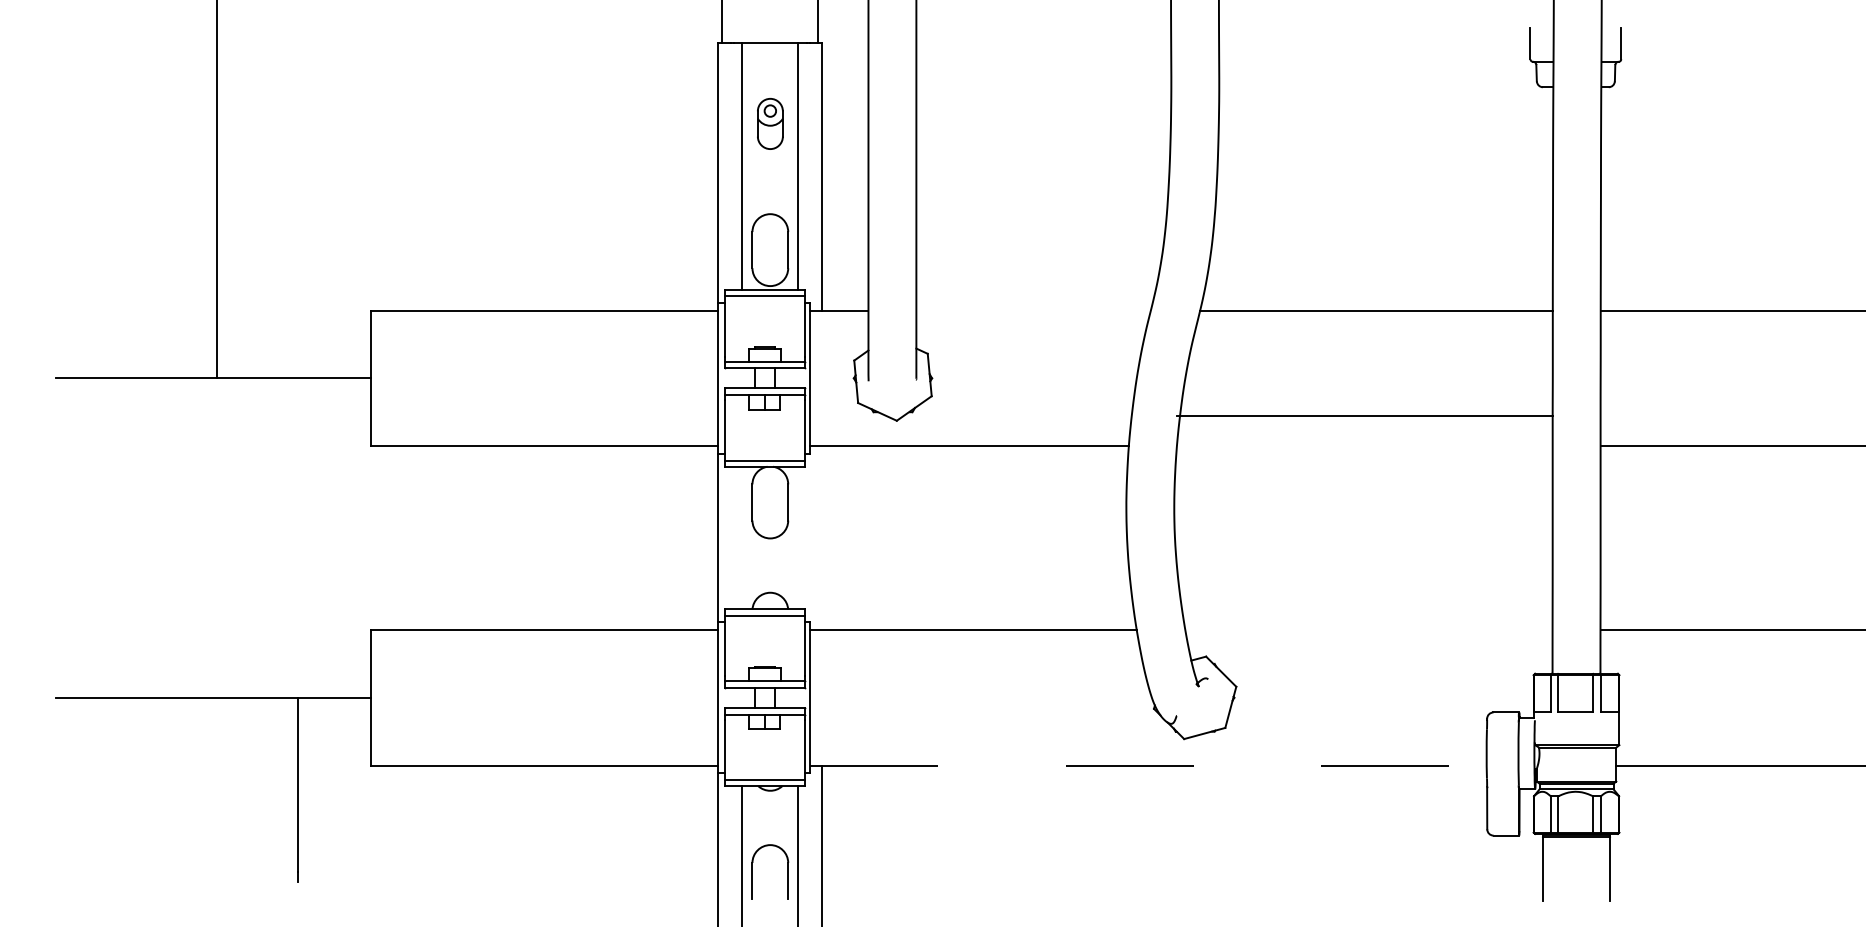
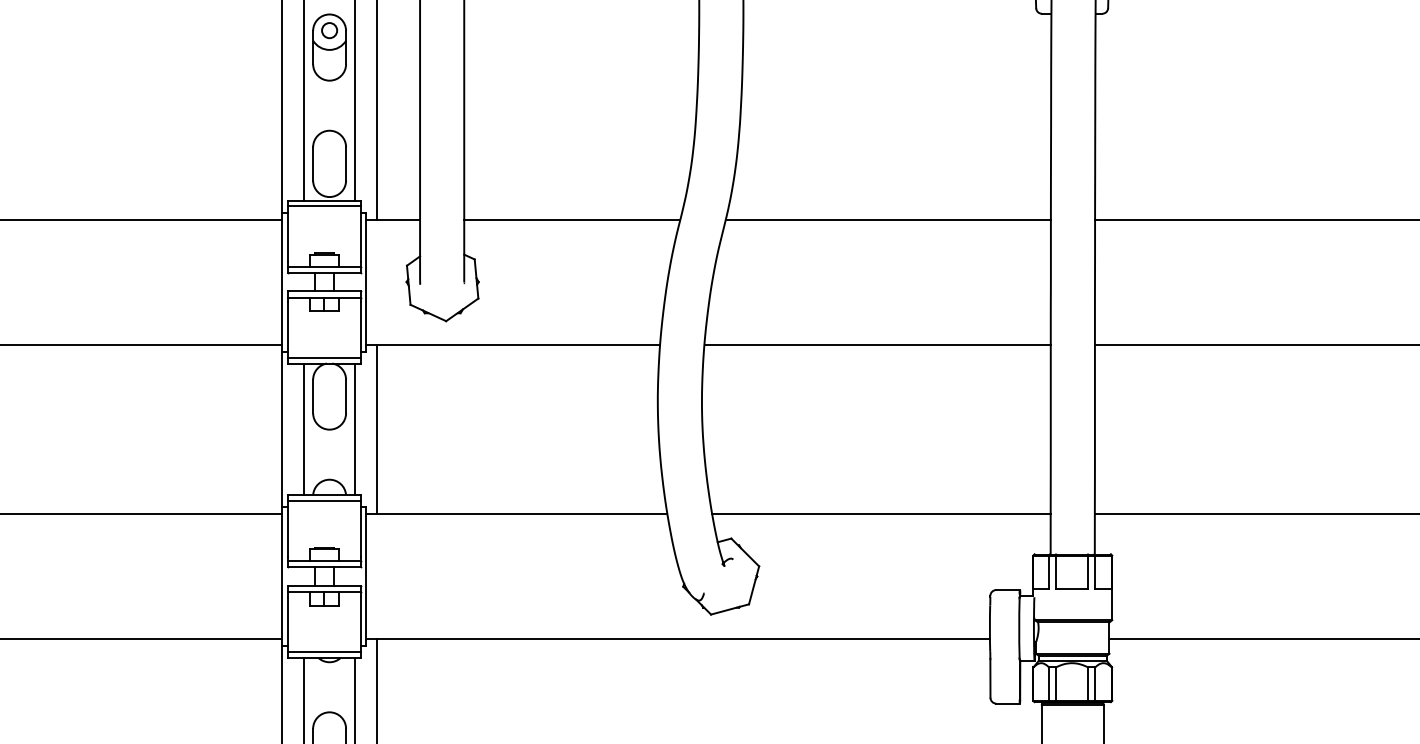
part: (770, 123) -> (329, 47), size x1.43
line: (1033, 310) -> (572, 219), added
line: (1364, 416) -> (877, 344), moved
line: (742, 537) -> (303, 428), added
line: (798, 537) -> (355, 428), added
line: (822, 537) -> (377, 428), added
line: (1368, 629) -> (881, 513), added
line: (1148, 765) -> (678, 638), dashed -> solid

